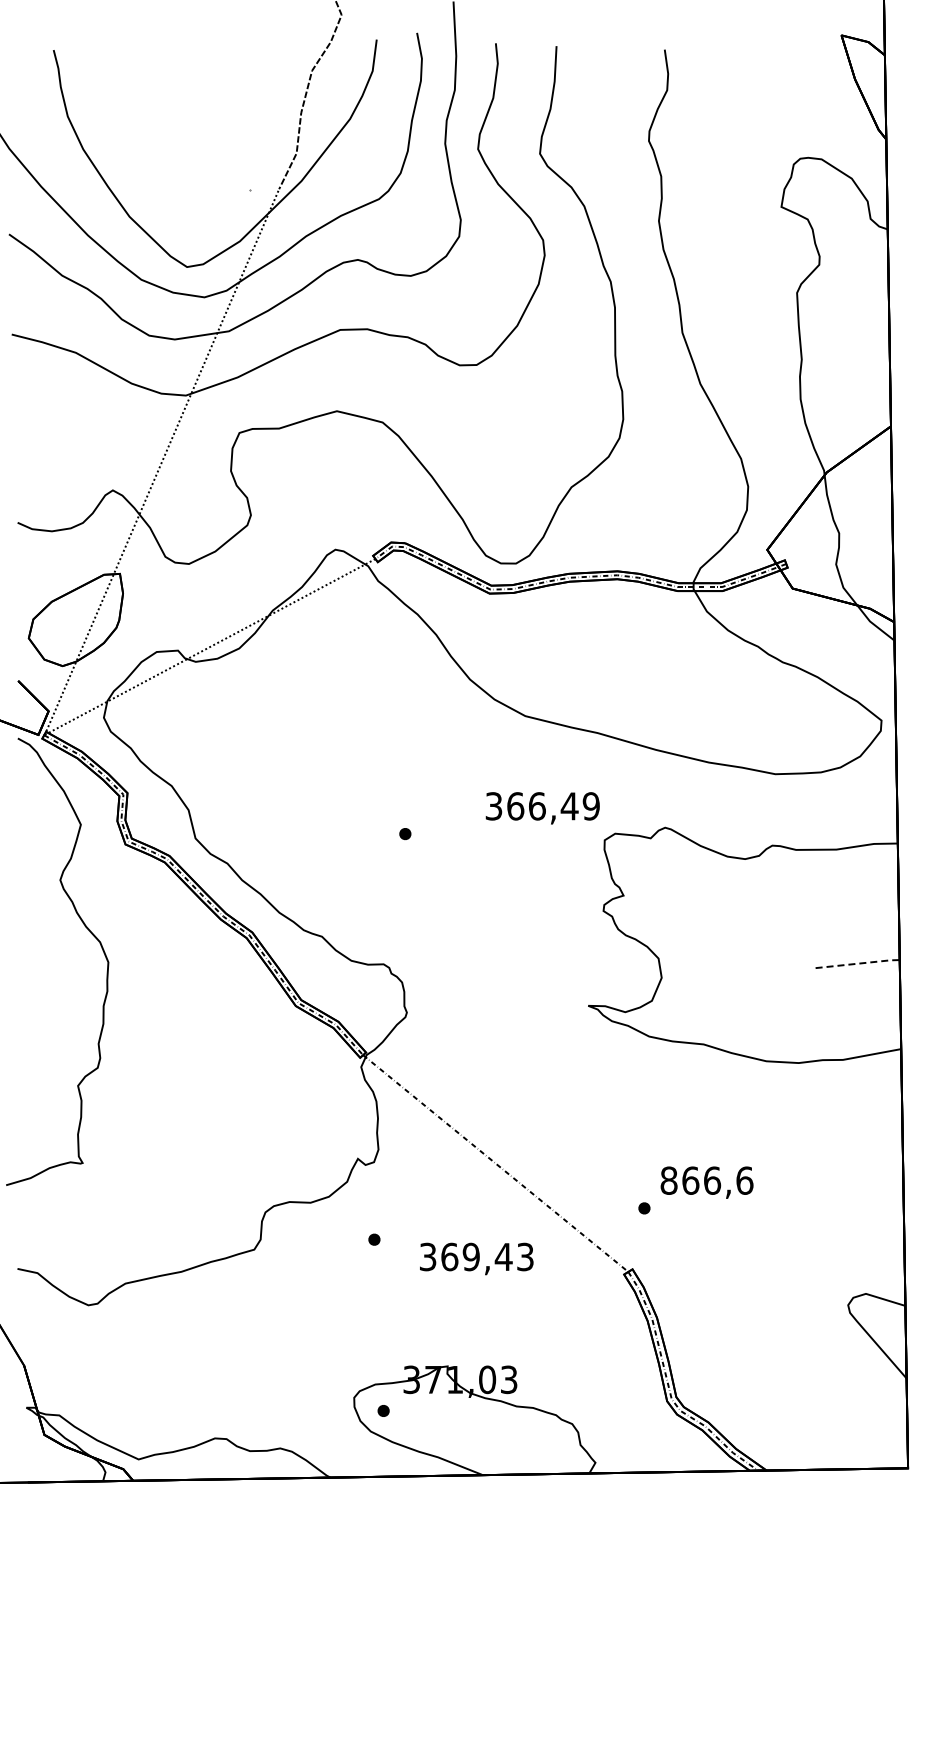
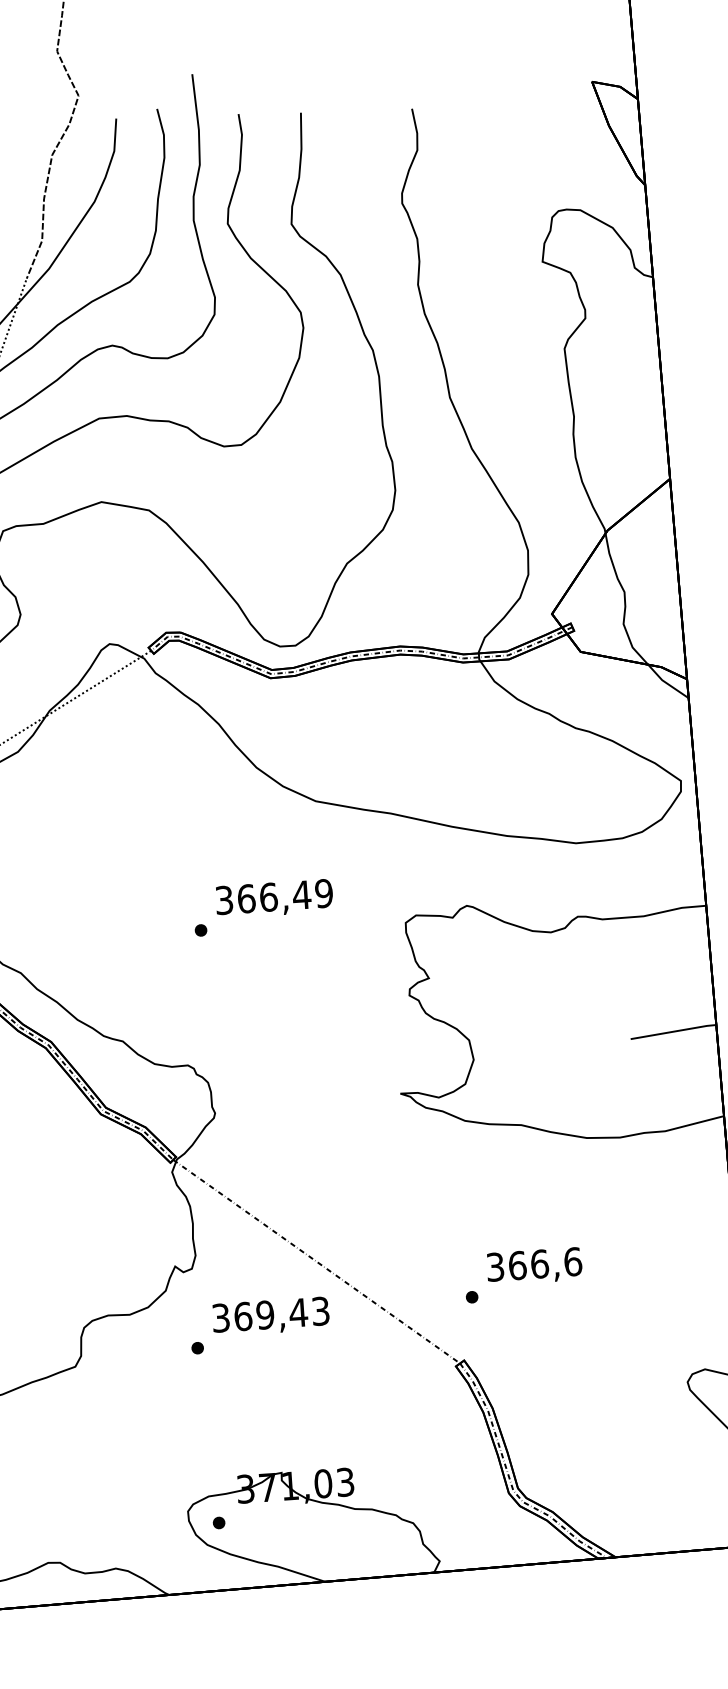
text: (542, 808) -> (274, 899), moved
line: (859, 963) -> (675, 1031), dashed -> solid
text: (668, 1180) -> (494, 1266), 866,6 -> 366,6
text: (476, 1258) -> (270, 1316), moved

